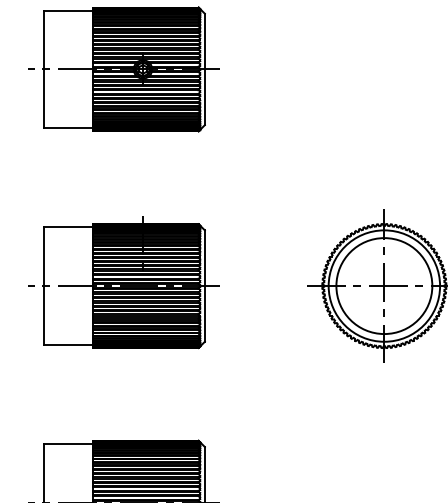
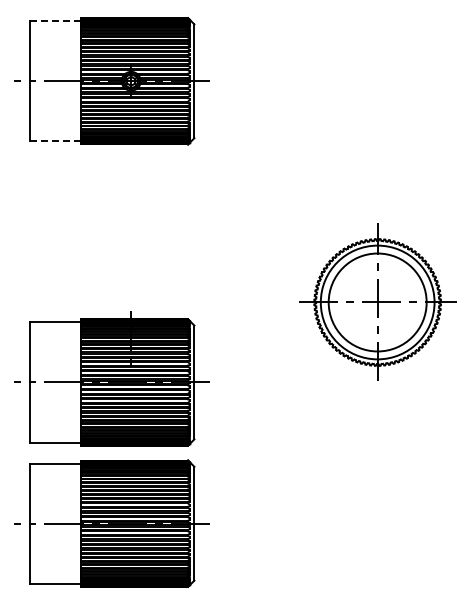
line: (67, 10) -> (54, 21), solid -> dashed
line: (68, 128) -> (55, 141), solid -> dashed
part: (123, 282) -> (111, 378), moved

